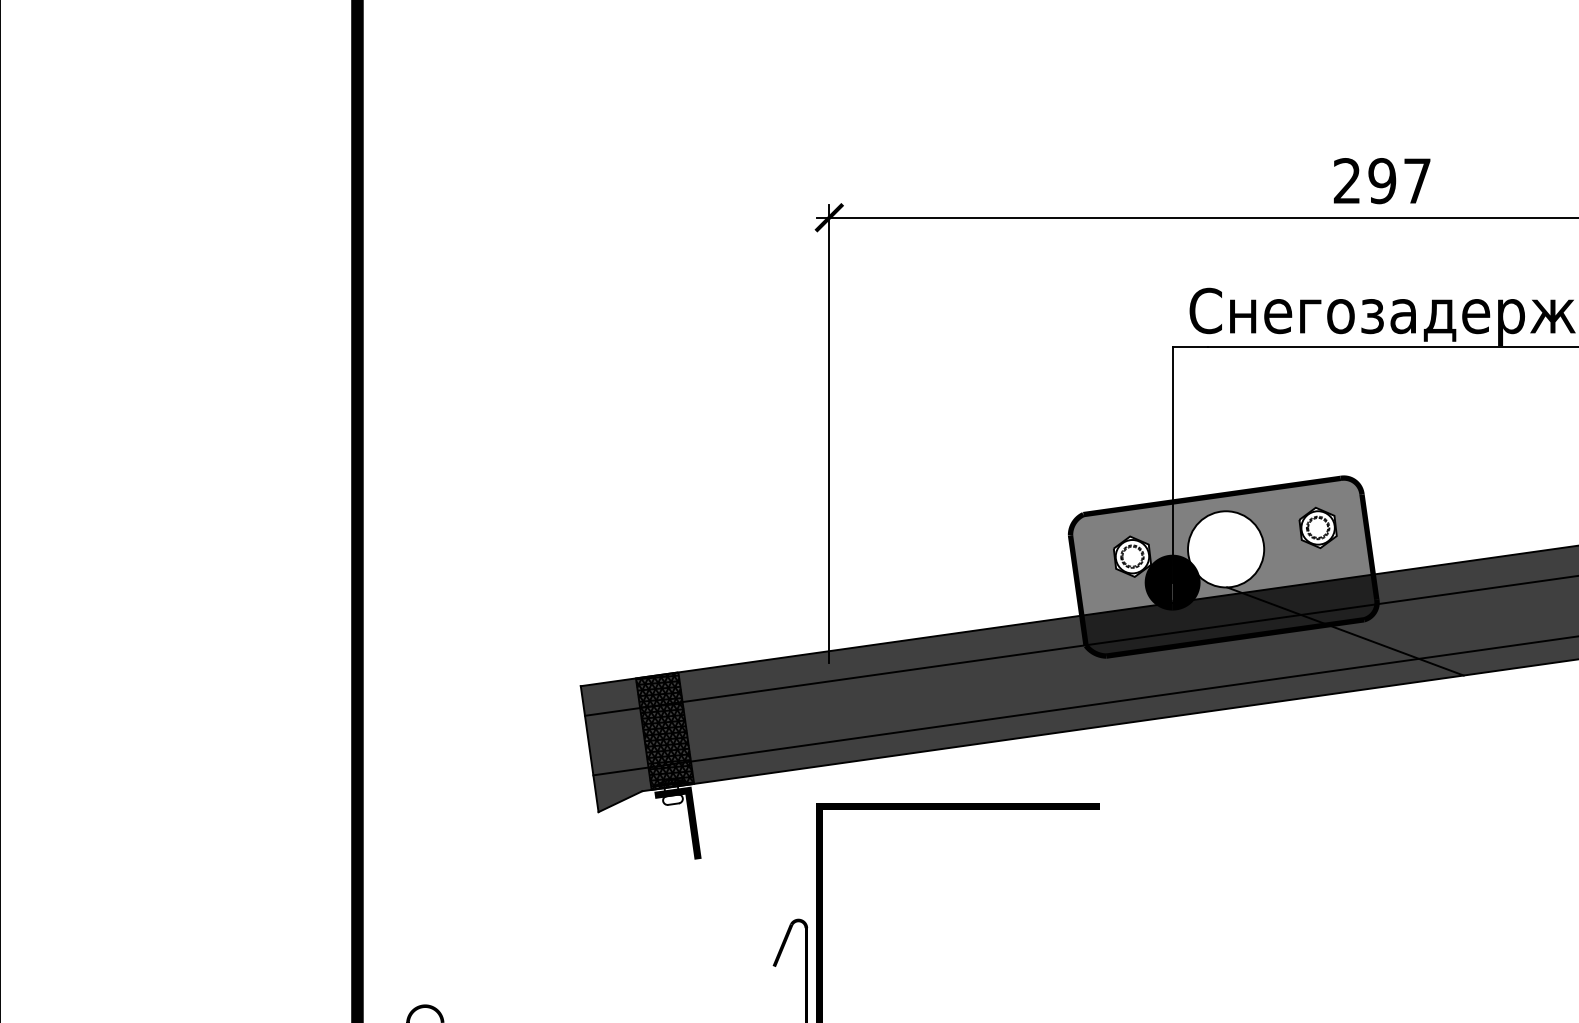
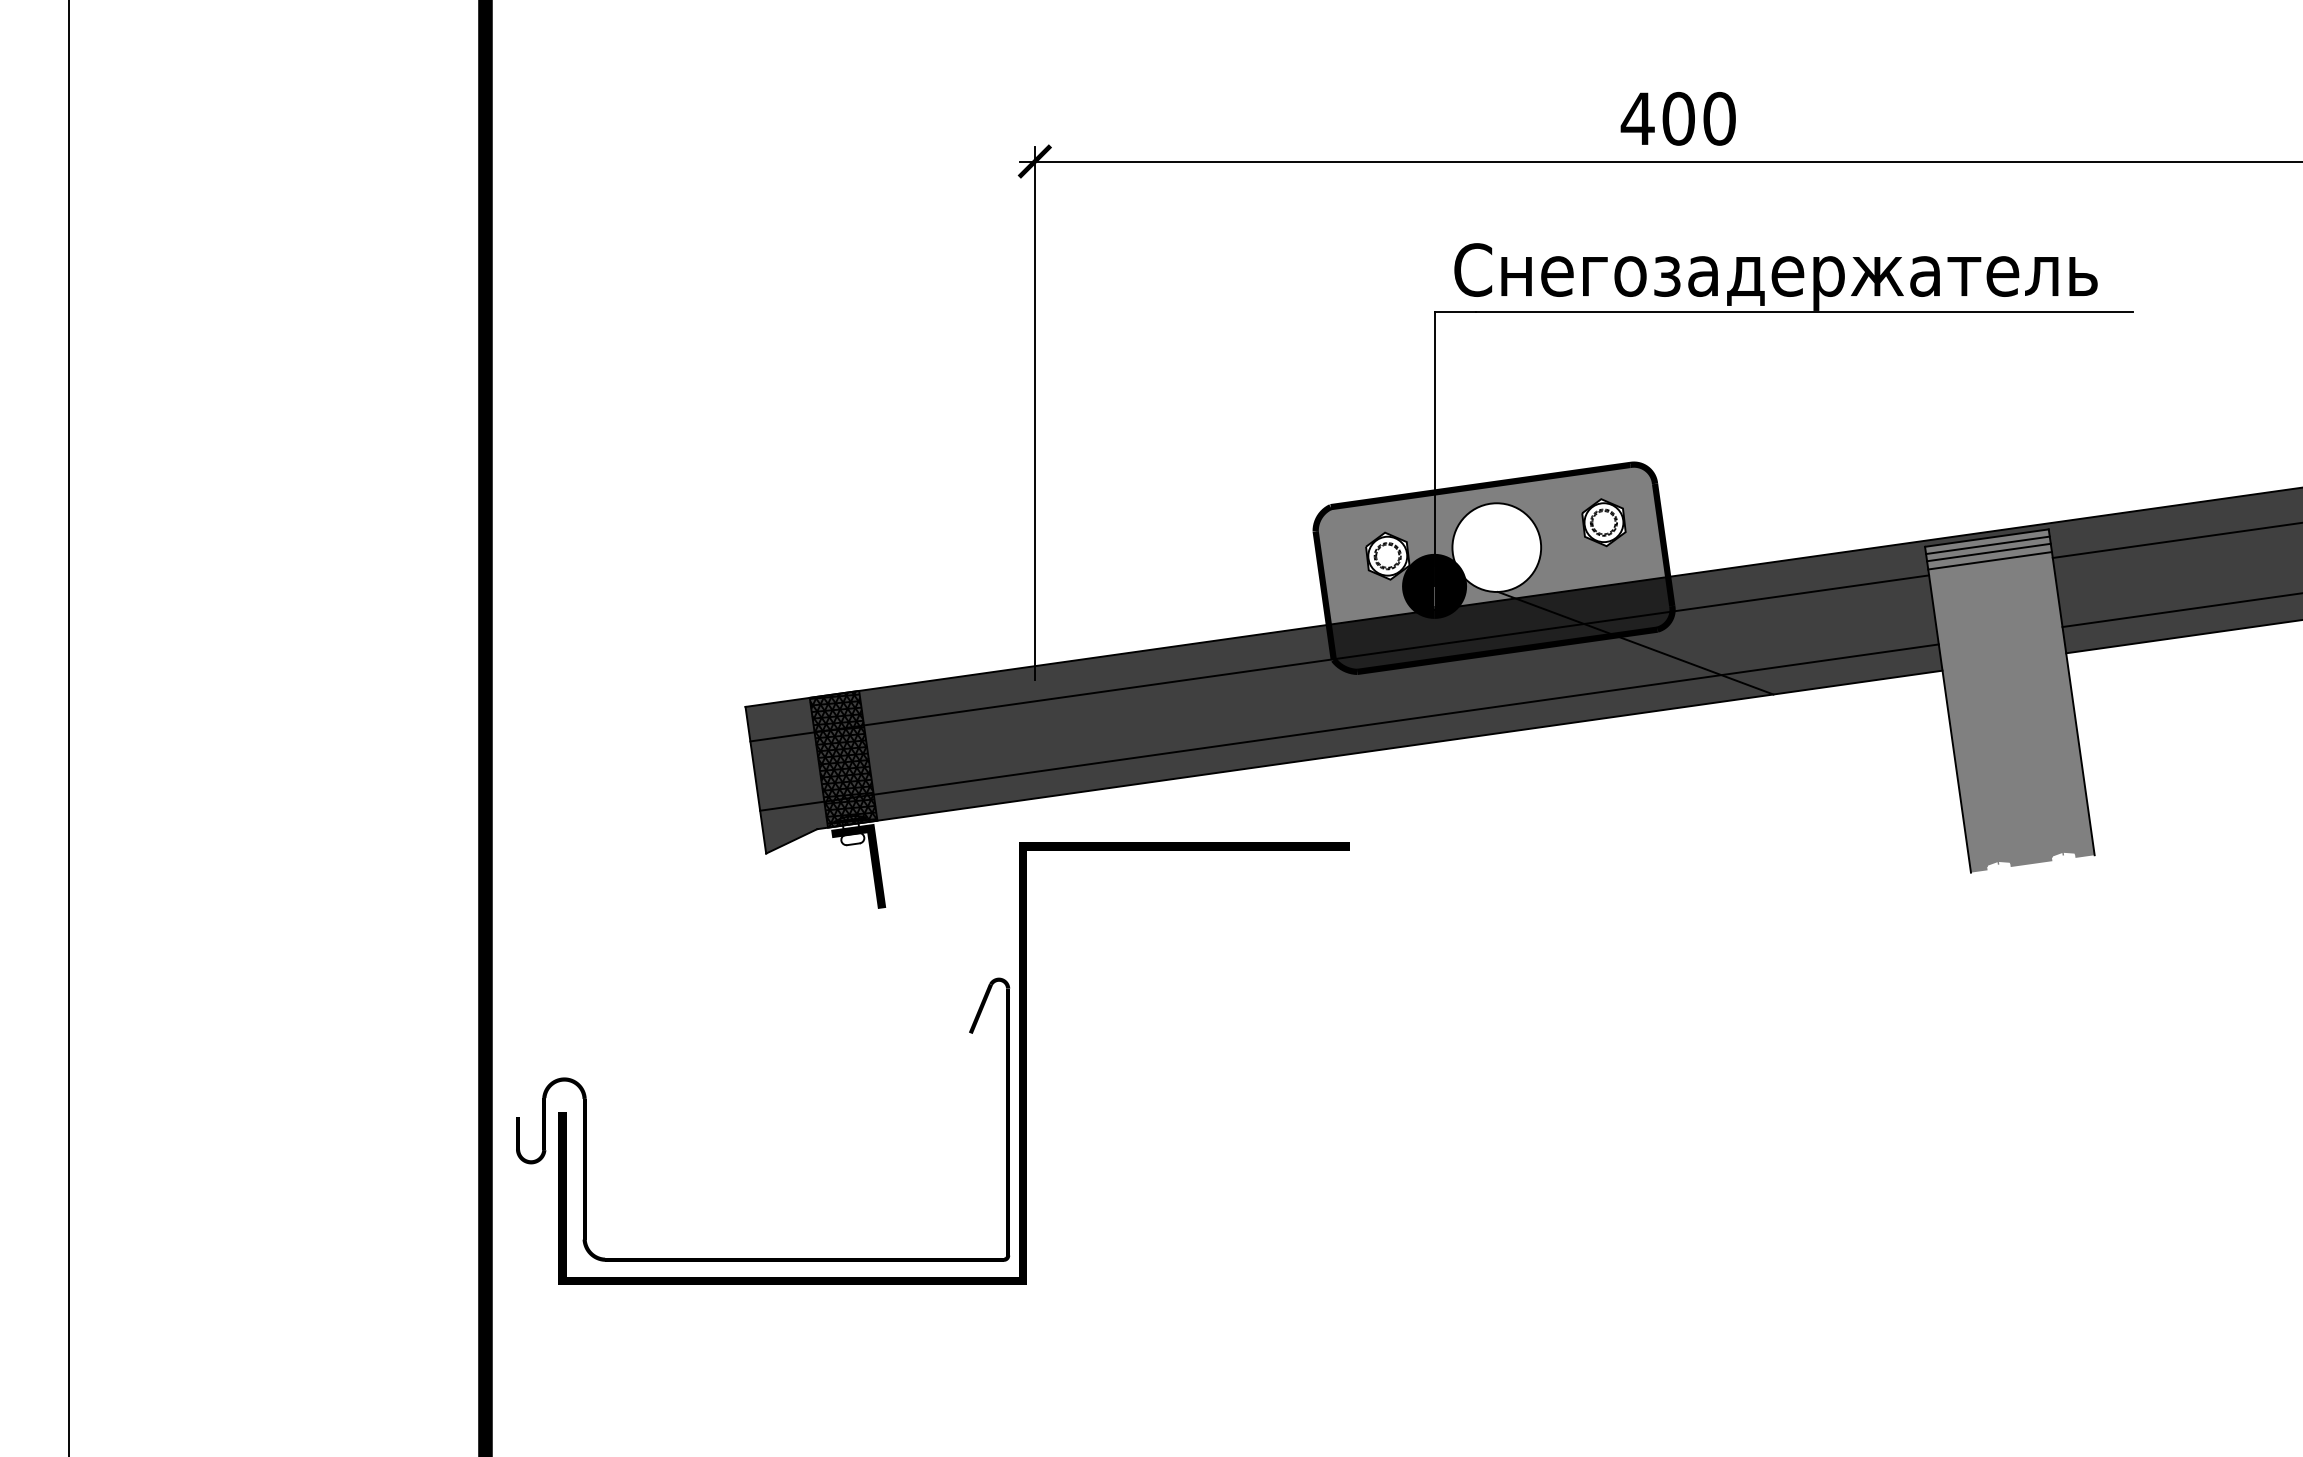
text: (1381, 180) -> (1677, 118), 297 -> 400

